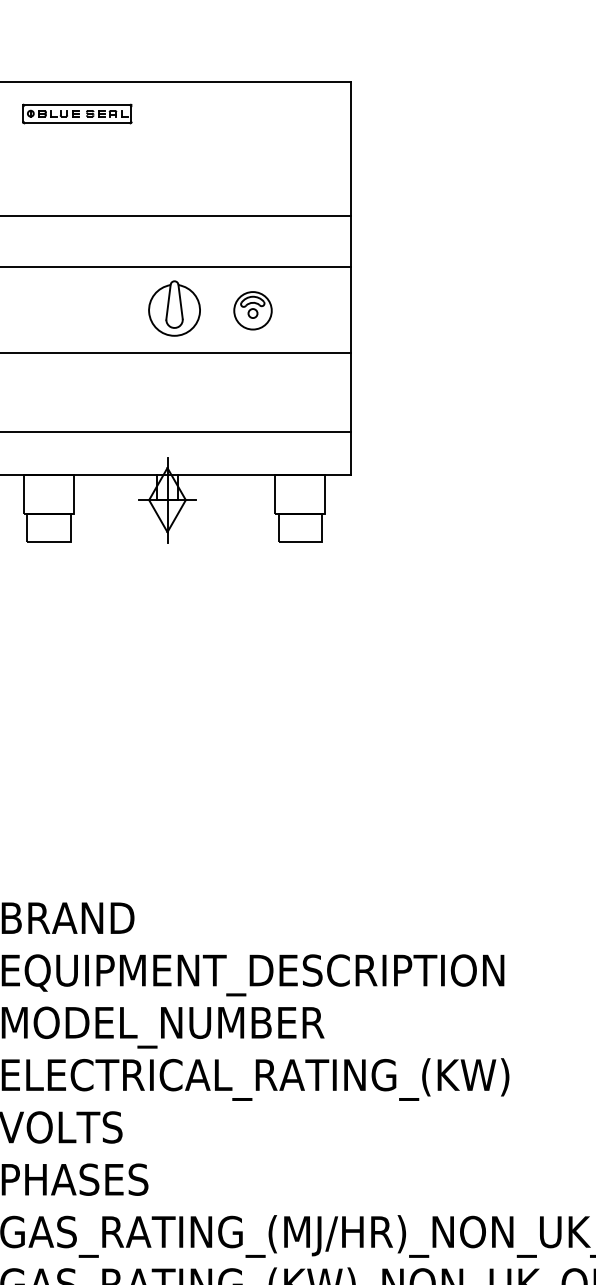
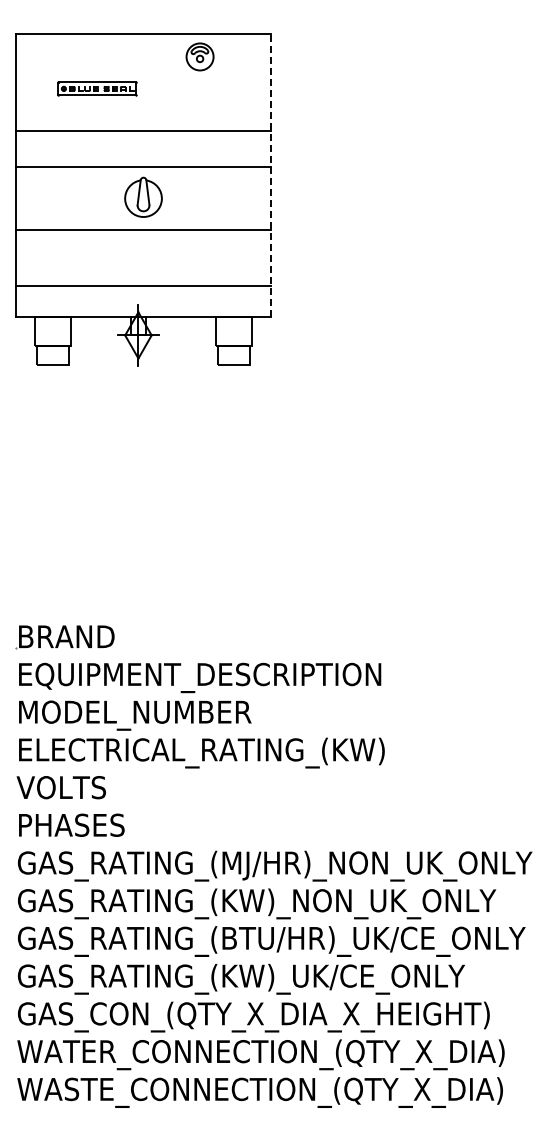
part: (77, 113) -> (97, 88), moved
line: (350, 278) -> (270, 175), solid -> dashed
part: (252, 310) -> (199, 56), moved

